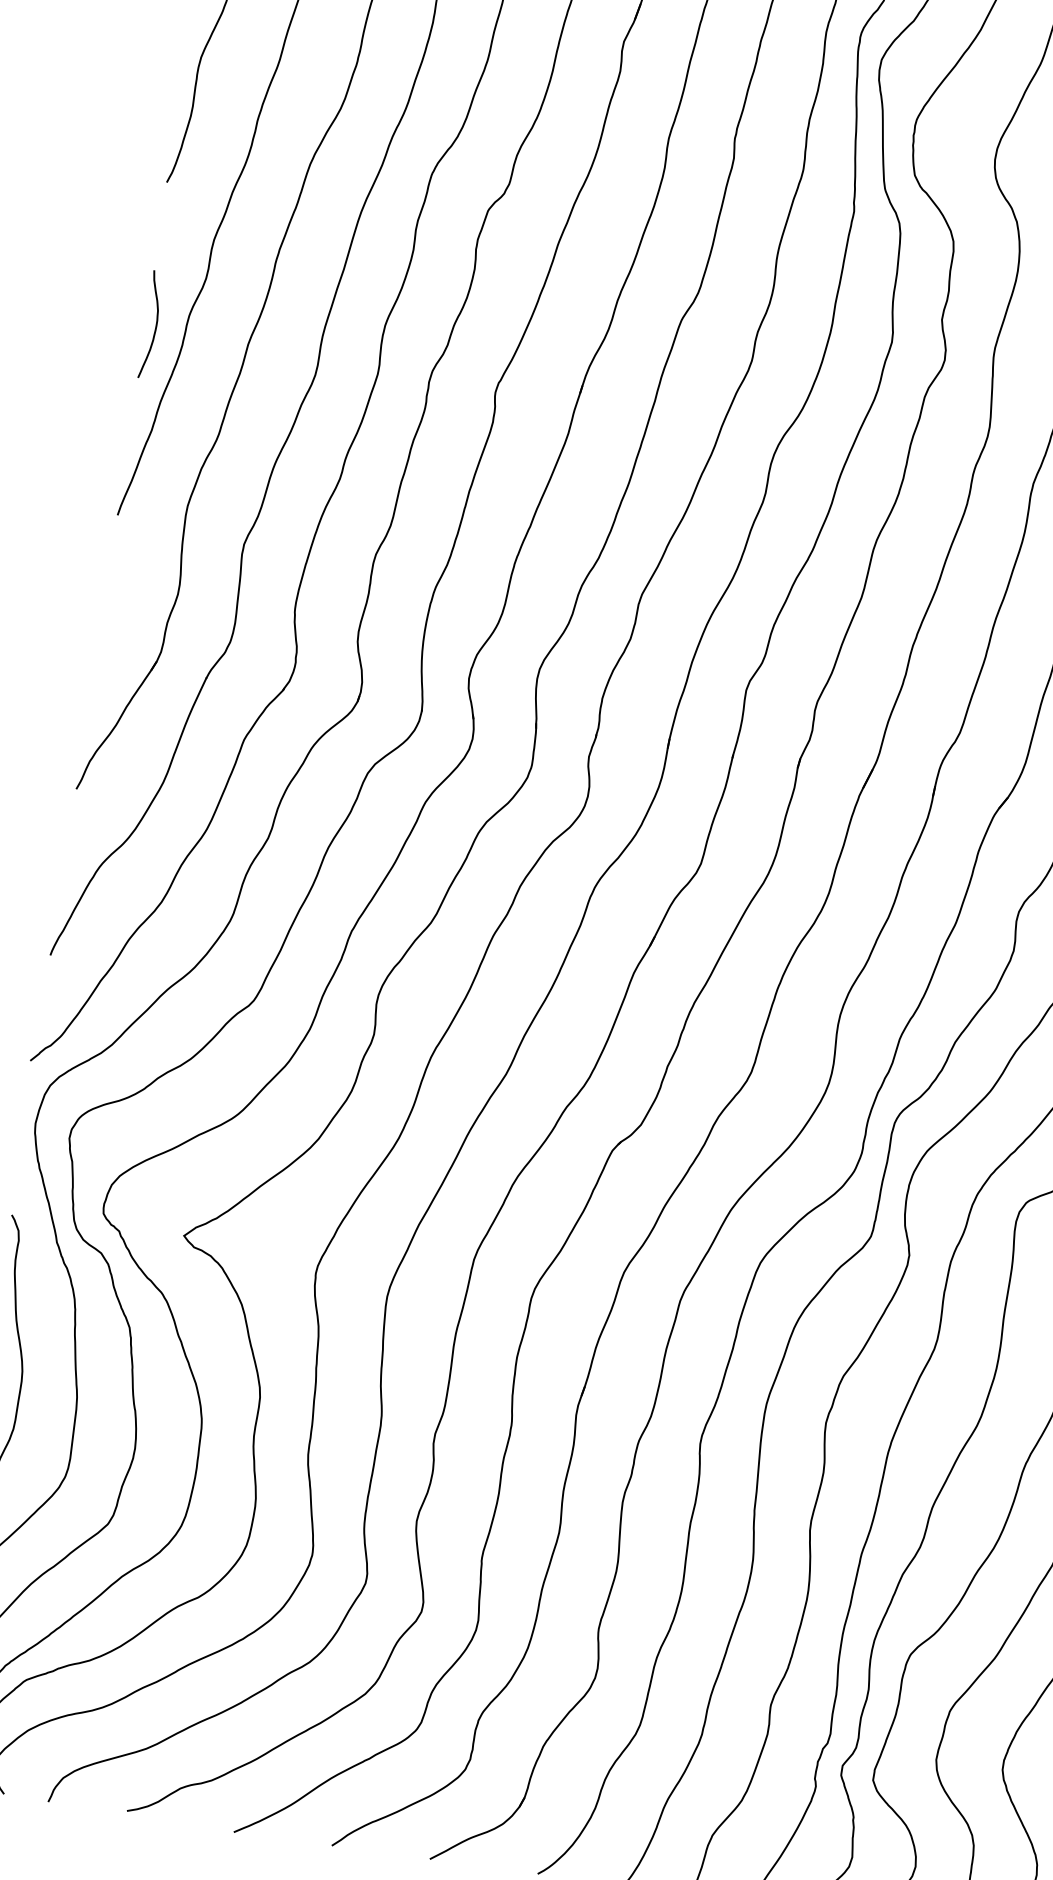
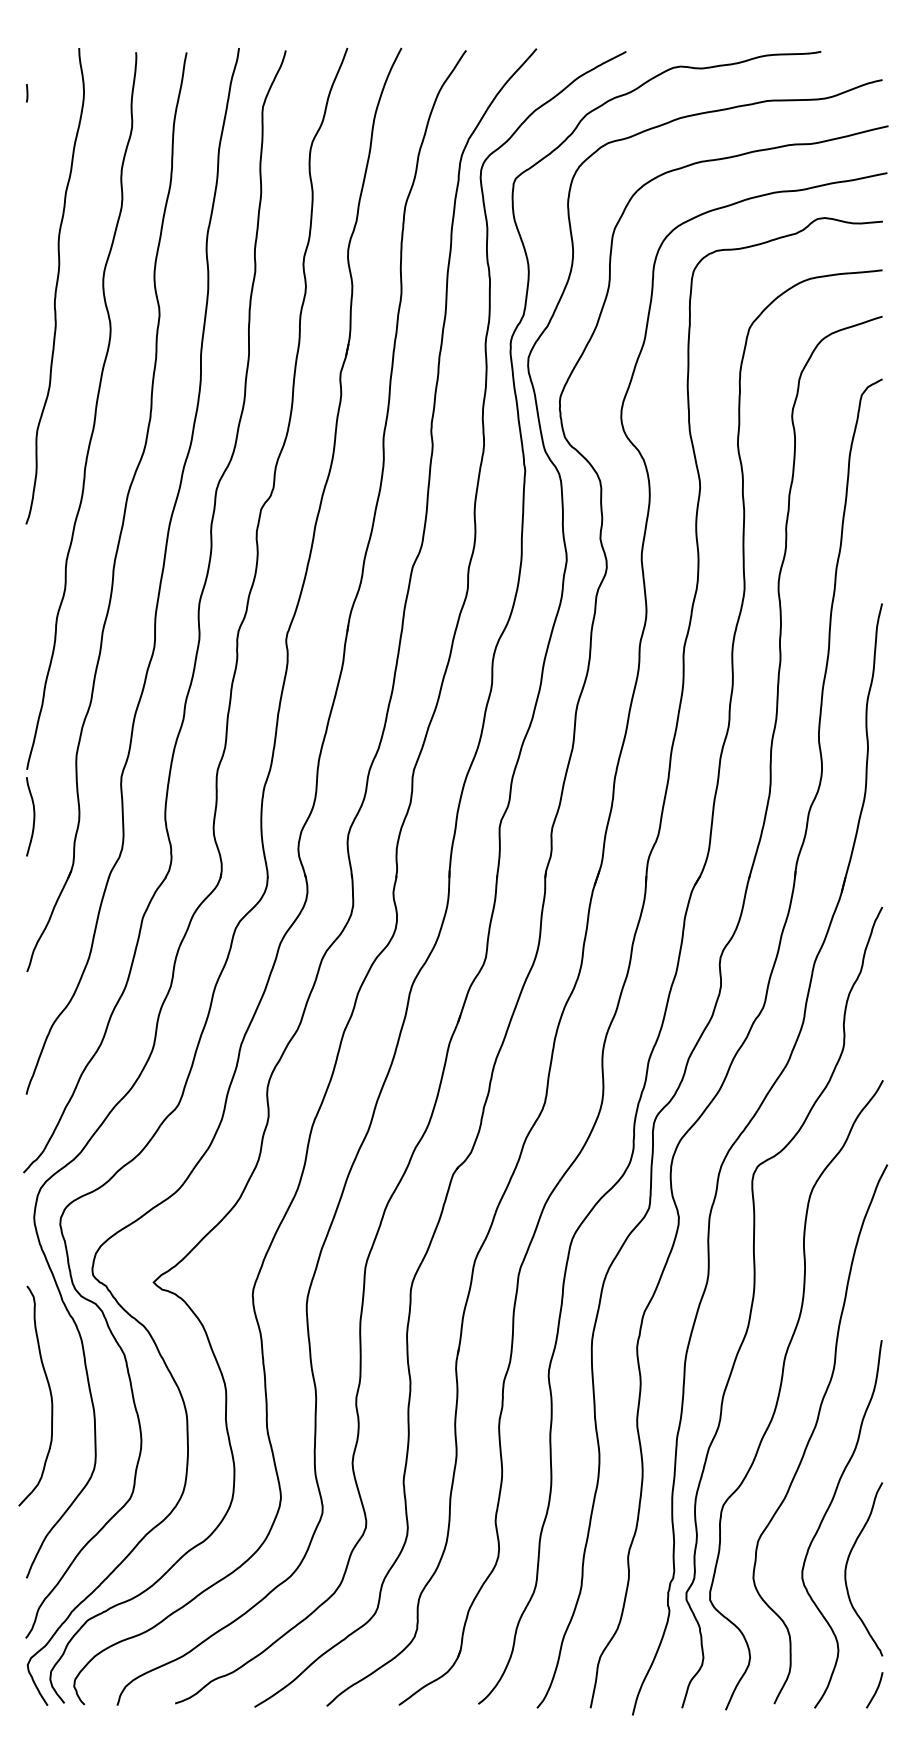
curve: (155, 325) -> (33, 816), moved

